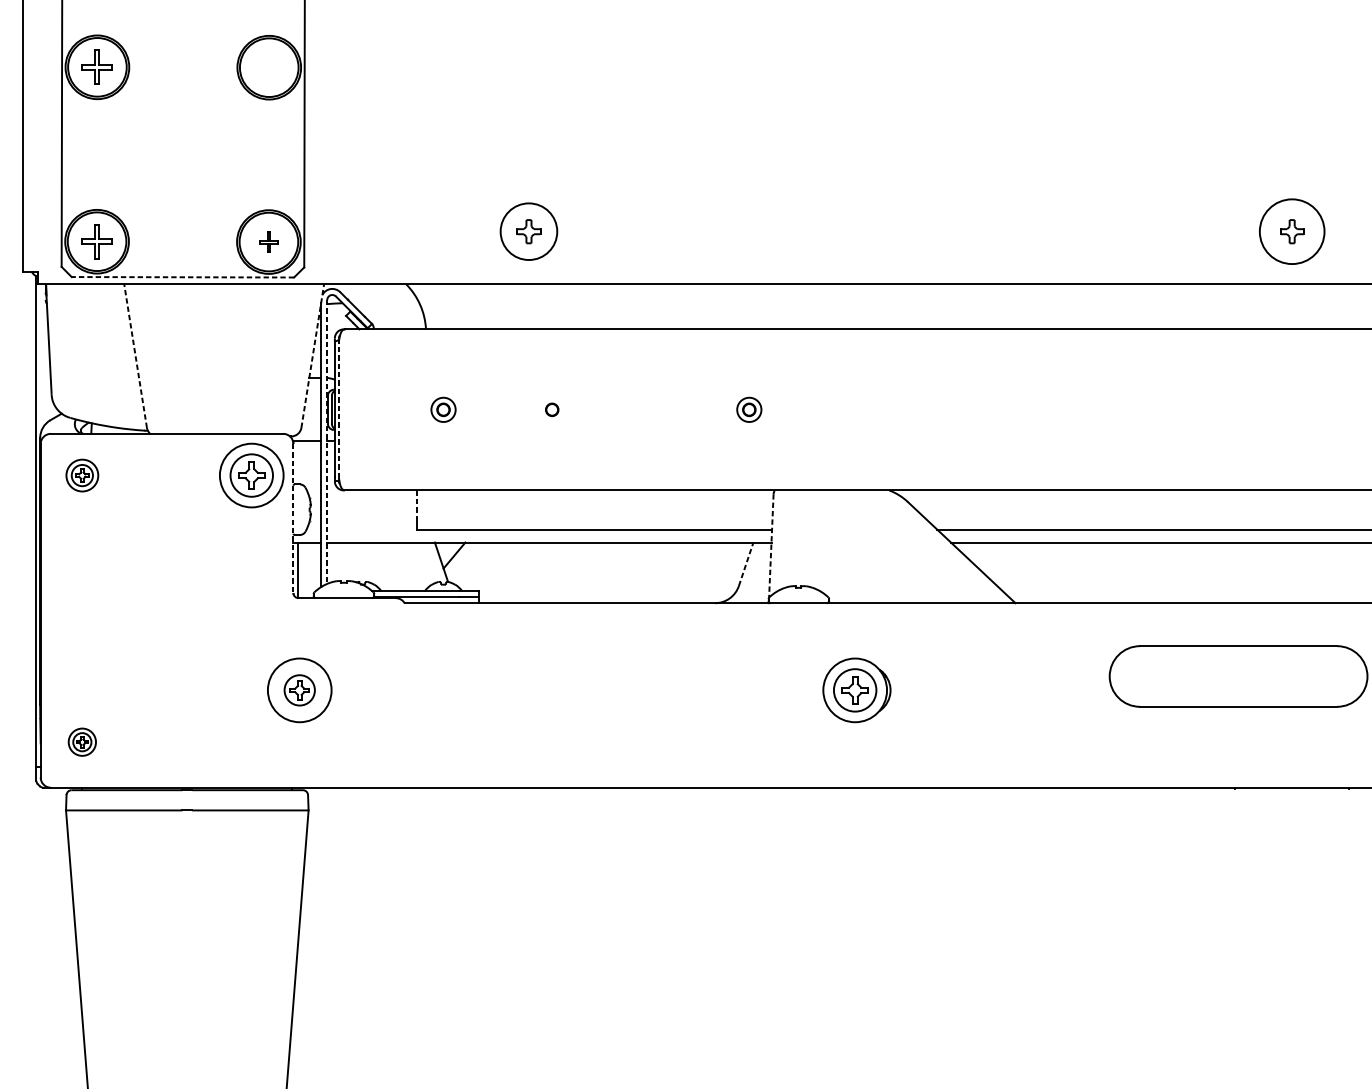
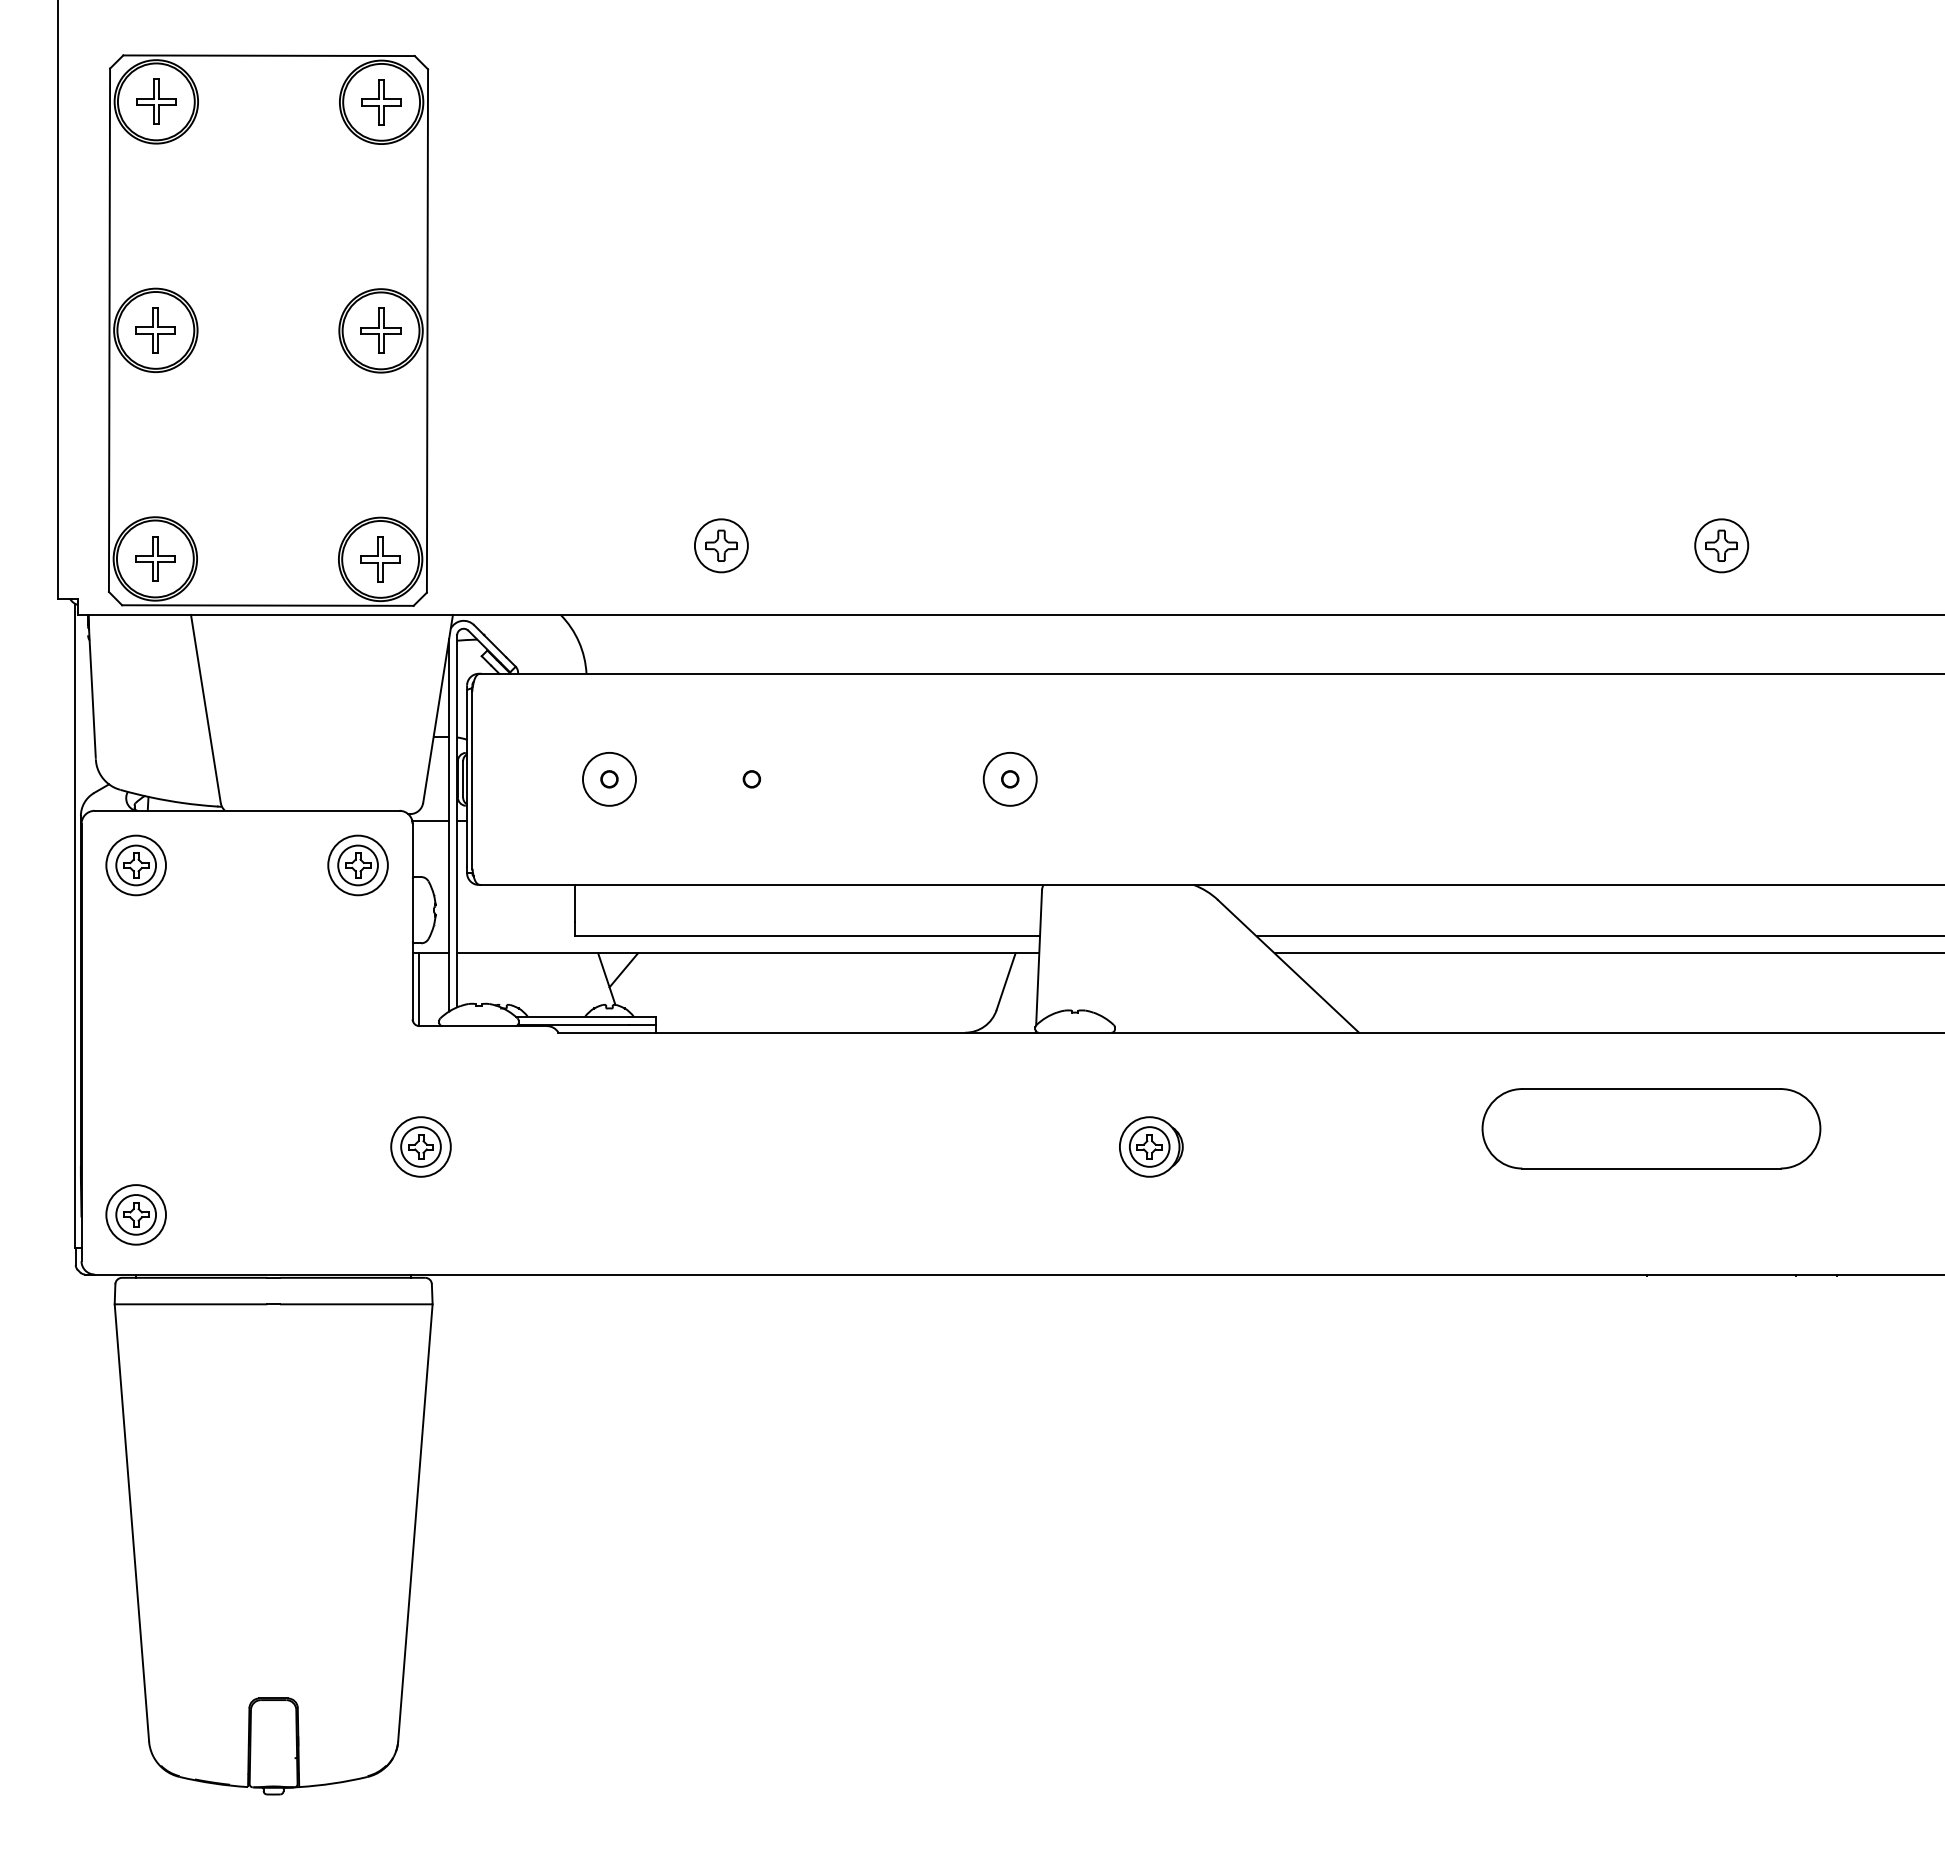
part: (268, 67) -> (380, 330), added
circle: (528, 231) -> (720, 545), size x0.71
circle: (1292, 231) -> (1721, 545), size x0.62
part: (268, 242) -> (380, 559), size x1.67
line: (182, 277) -> (267, 605), dashed -> solid
line: (135, 355) -> (205, 708), dashed -> solid
line: (313, 355) -> (438, 708), dashed -> solid
circle: (442, 409) -> (608, 778), size x1.67
circle: (748, 409) -> (1009, 778), size x1.67
line: (339, 410) -> (472, 780), dashed -> solid
line: (327, 442) -> (457, 821), dashed -> solid
part: (81, 475) -> (135, 865), size x1.43
part: (251, 475) -> (357, 865), size x0.71
line: (417, 504) -> (575, 903), dashed -> solid
line: (293, 518) -> (412, 921), dashed -> solid
line: (771, 545) -> (1039, 957), dashed -> solid
line: (746, 564) -> (1006, 981), dashed -> solid
circle: (299, 690) -> (420, 1146), size x0.71
part: (857, 690) -> (1151, 1146), size x0.71
part: (81, 741) -> (135, 1214), size x1.67

